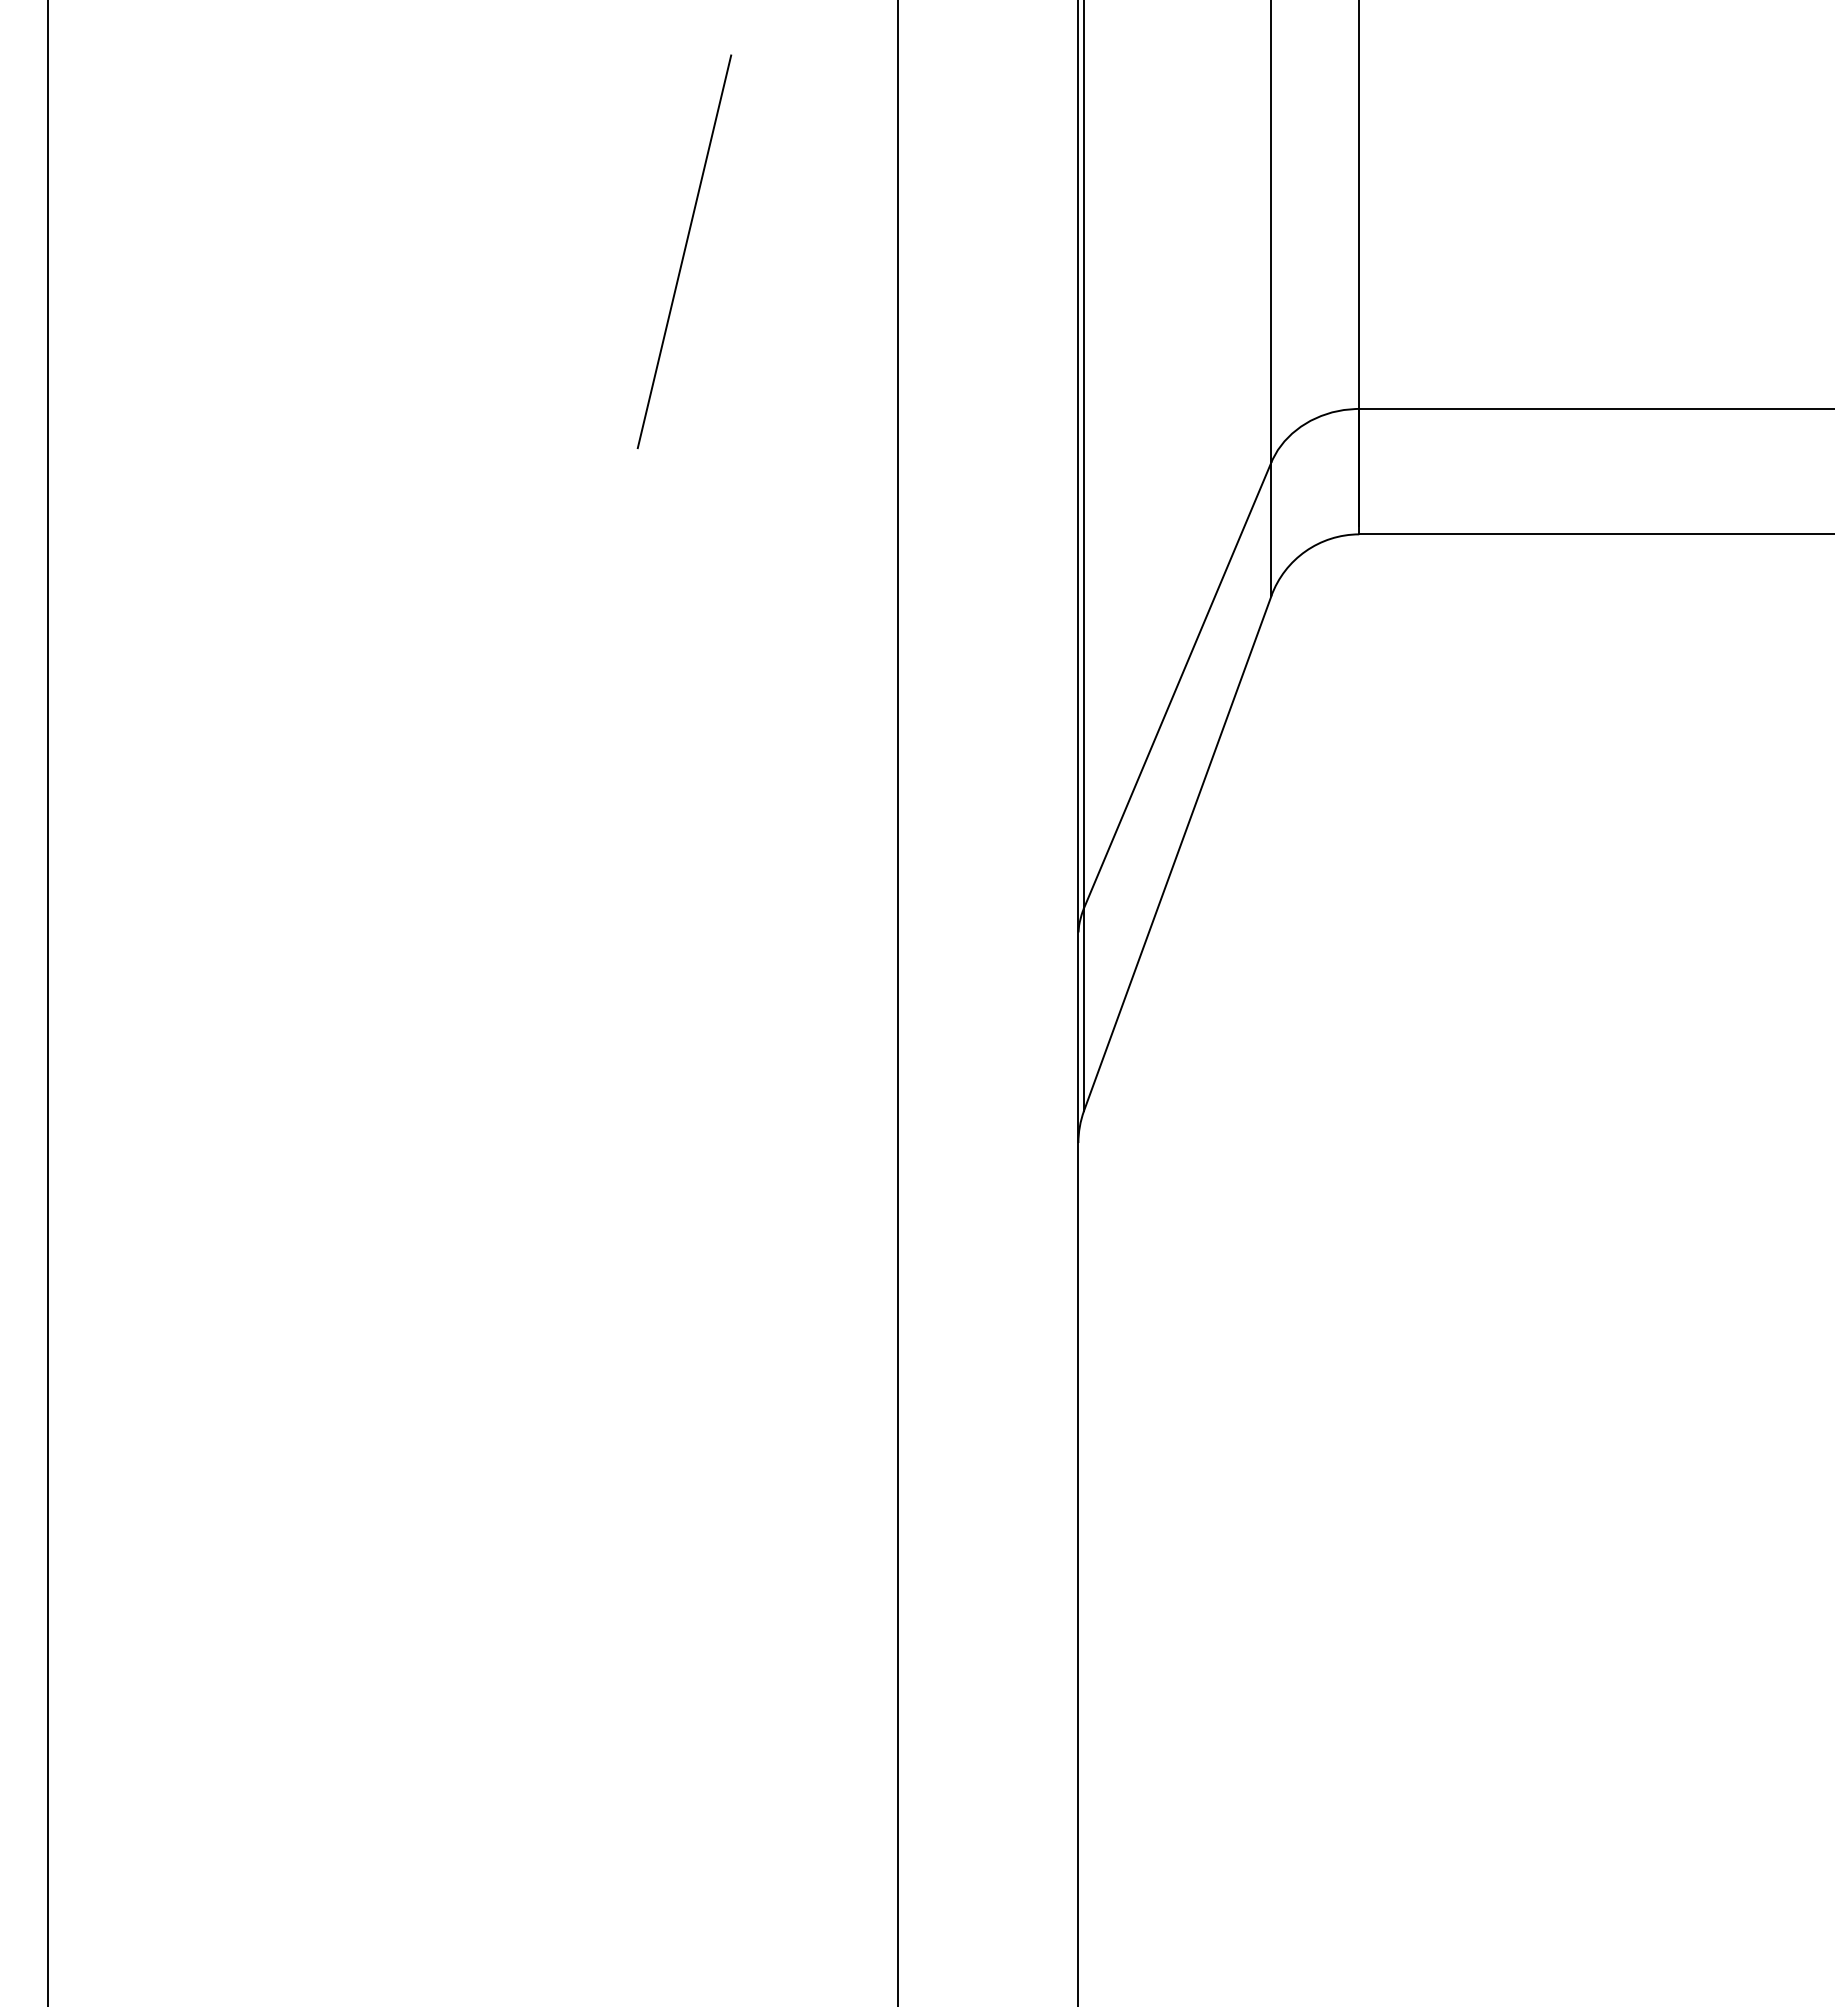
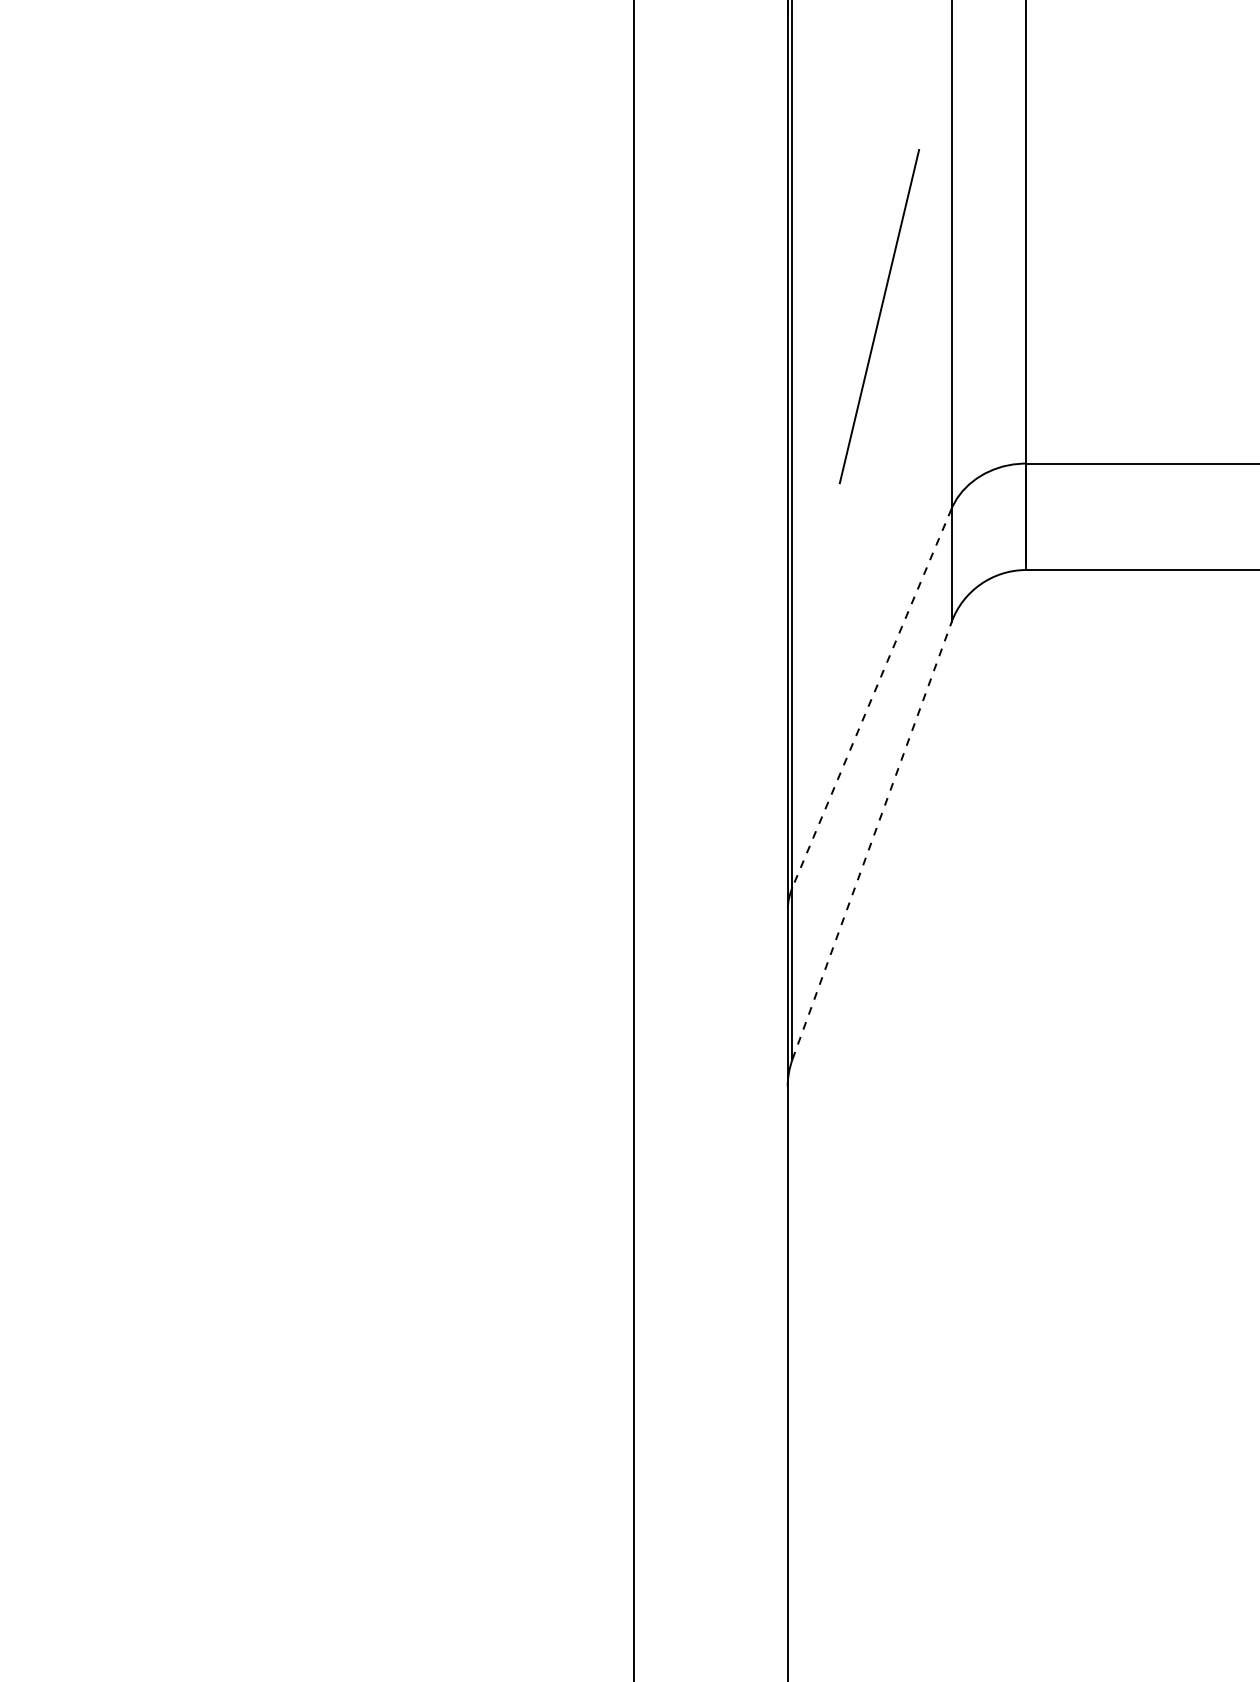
line: (684, 251) -> (879, 316), moved
line: (1177, 685) -> (871, 698), solid -> dashed
line: (1177, 853) -> (871, 840), solid -> dashed

